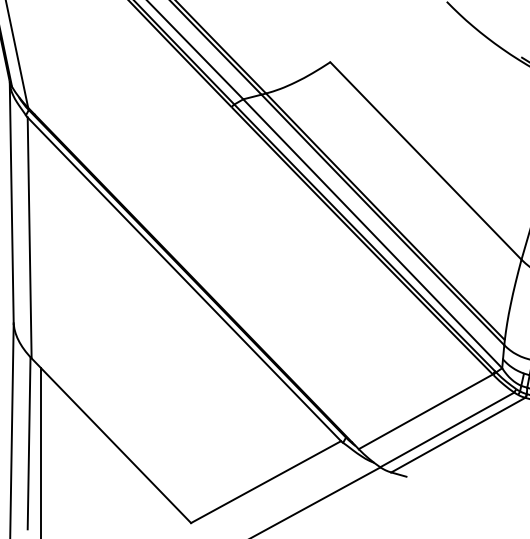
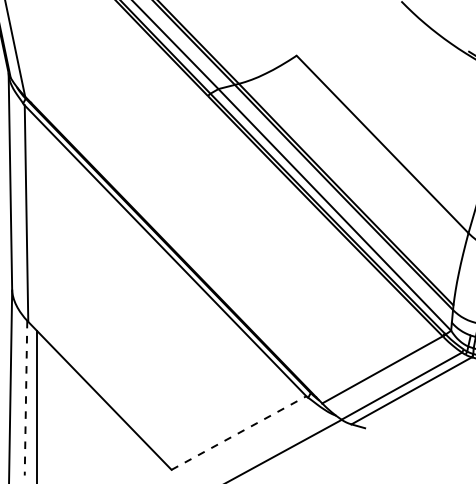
line: (29, 443) -> (26, 398), solid -> dashed
line: (265, 482) -> (238, 433), solid -> dashed

